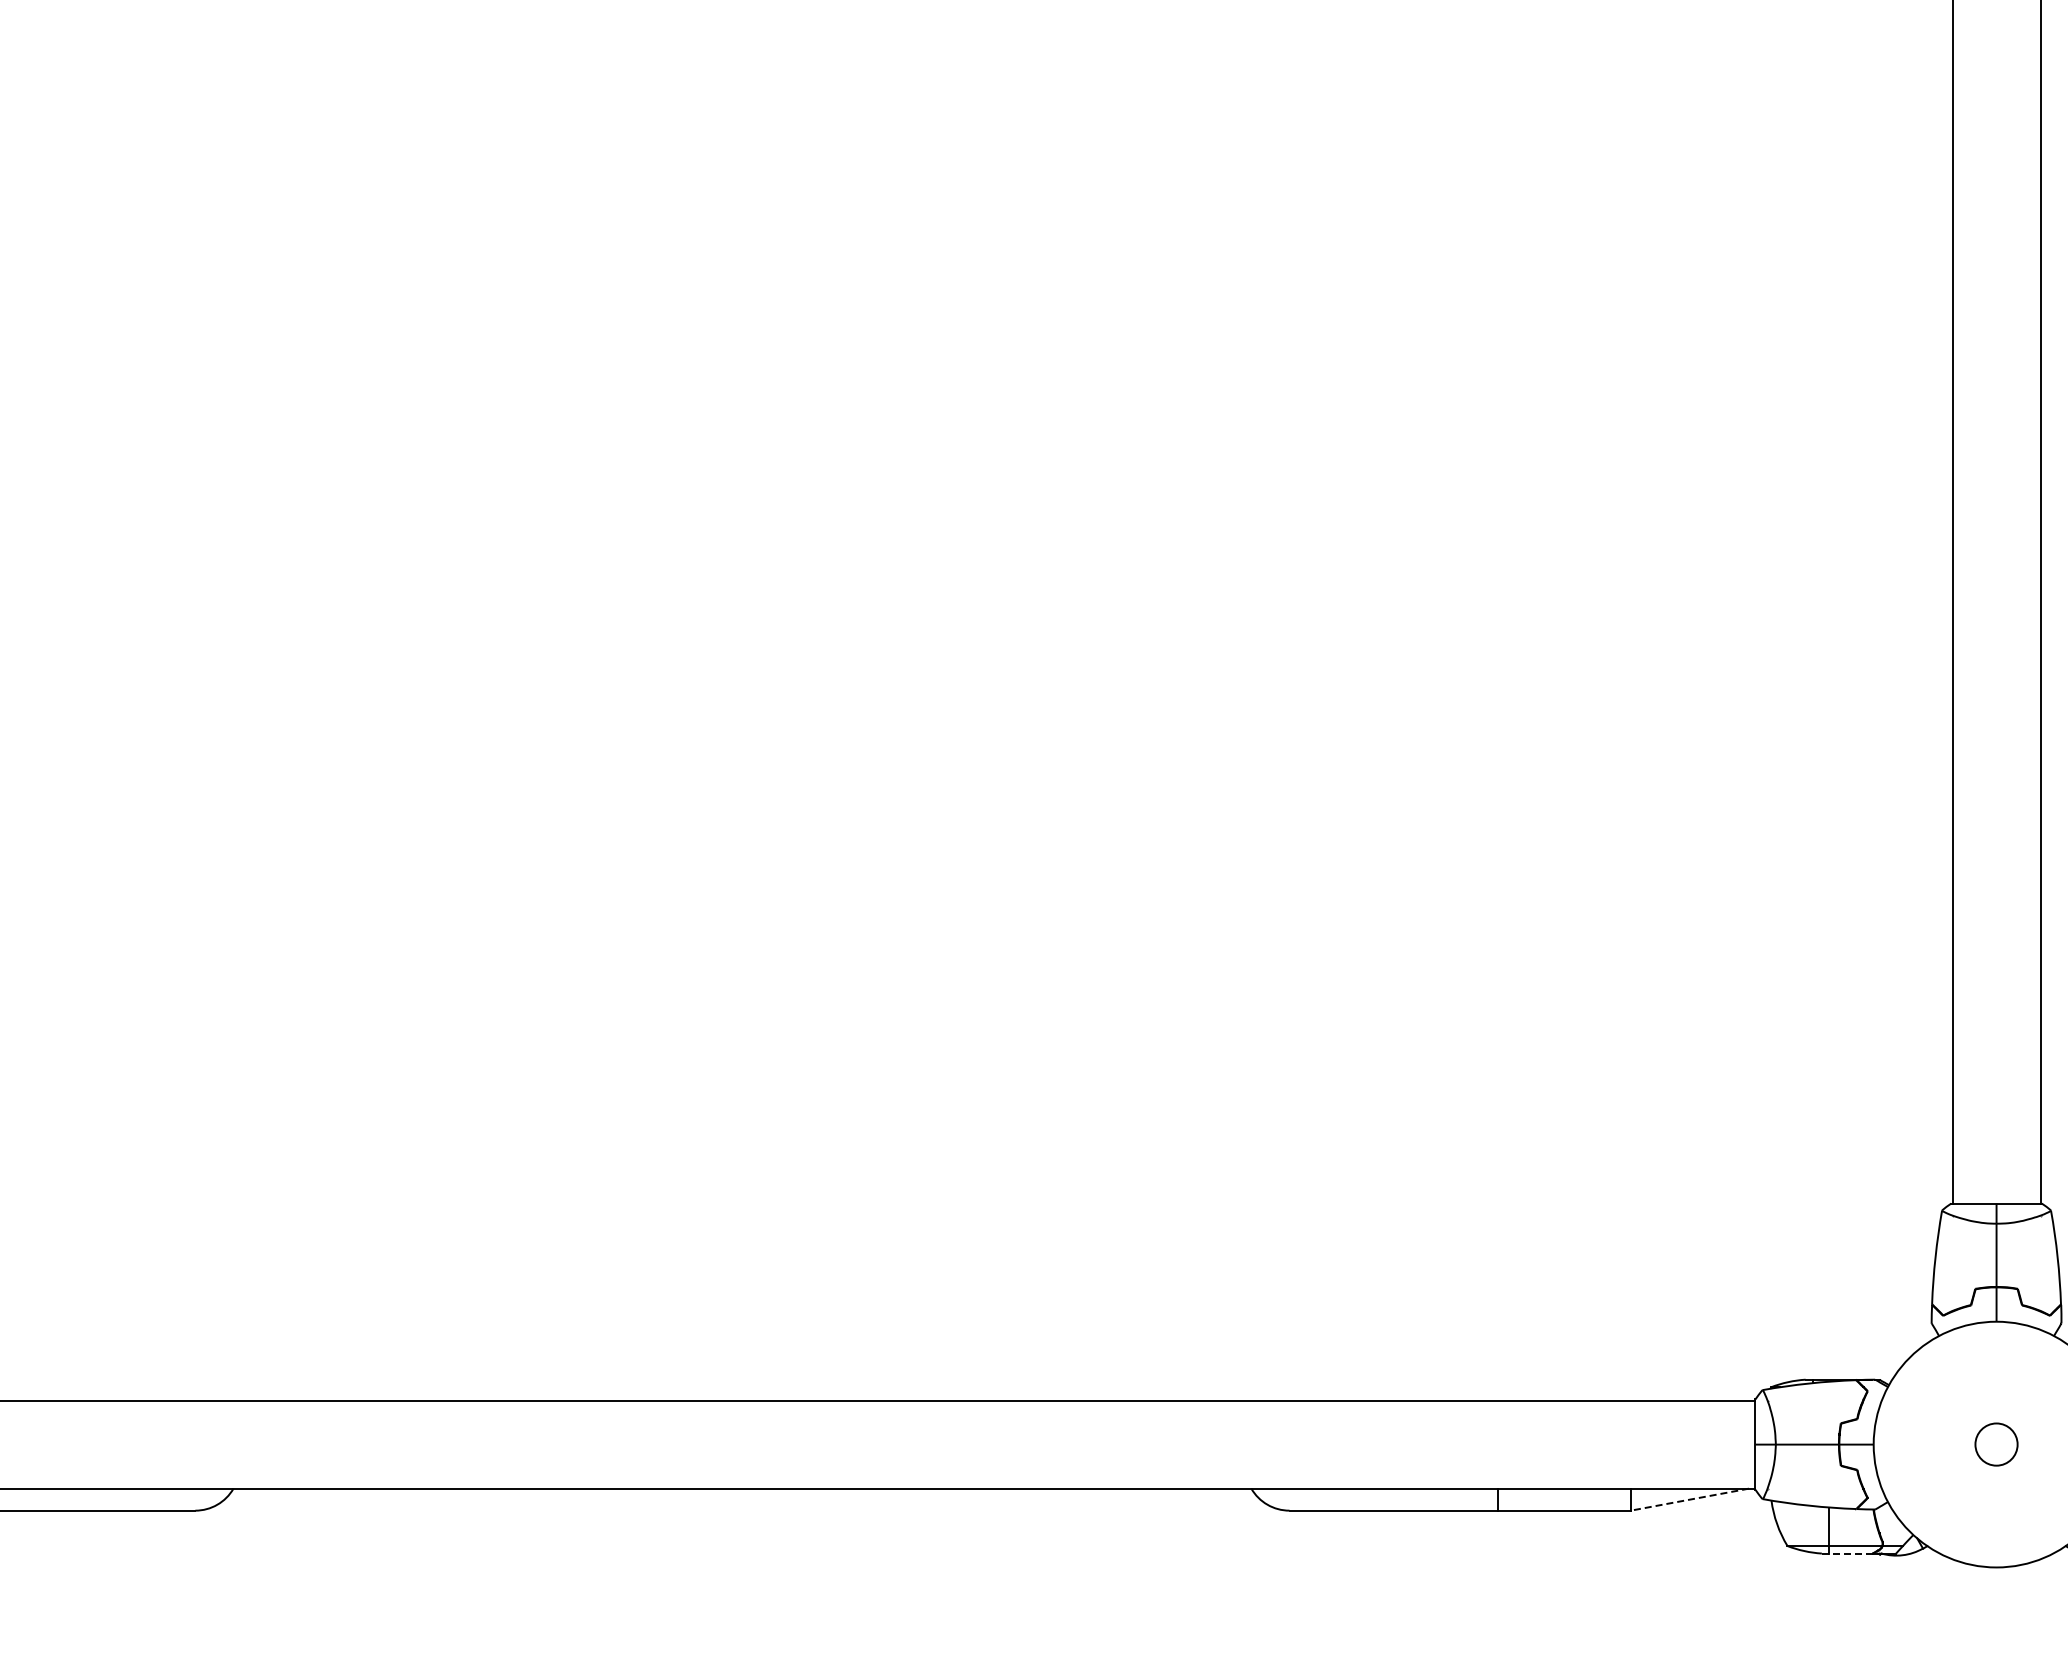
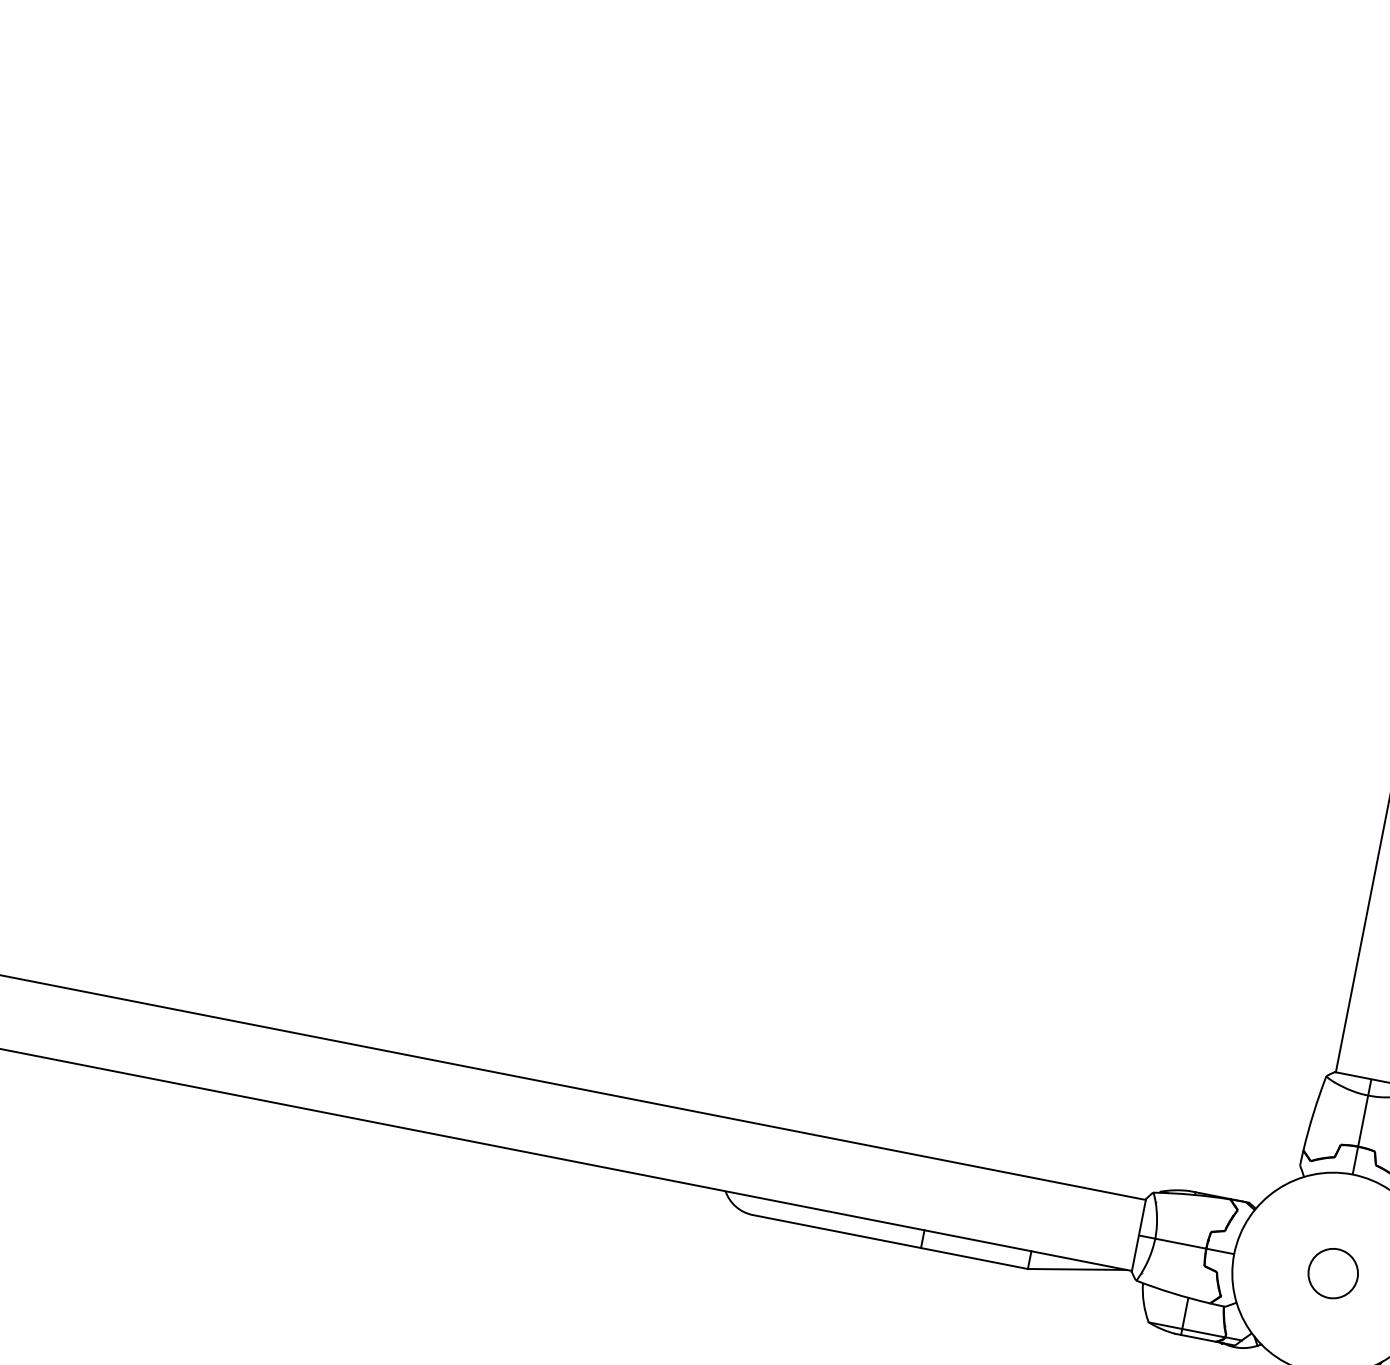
circle: (1996, 1444) -> (1333, 1273), size x1.43
line: (1689, 1499) -> (1077, 1269), dashed -> solid
line: (1847, 1553) -> (1195, 1337), dashed -> solid

